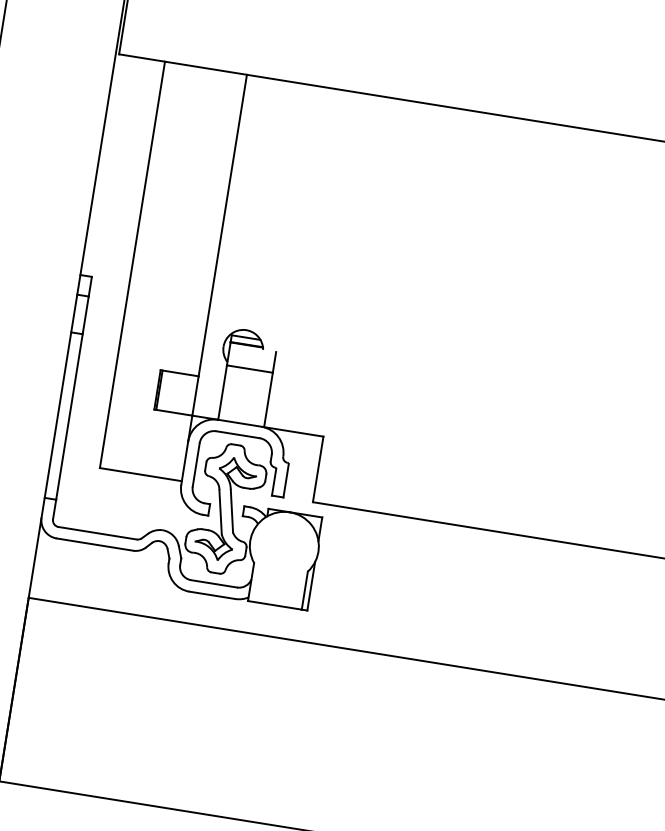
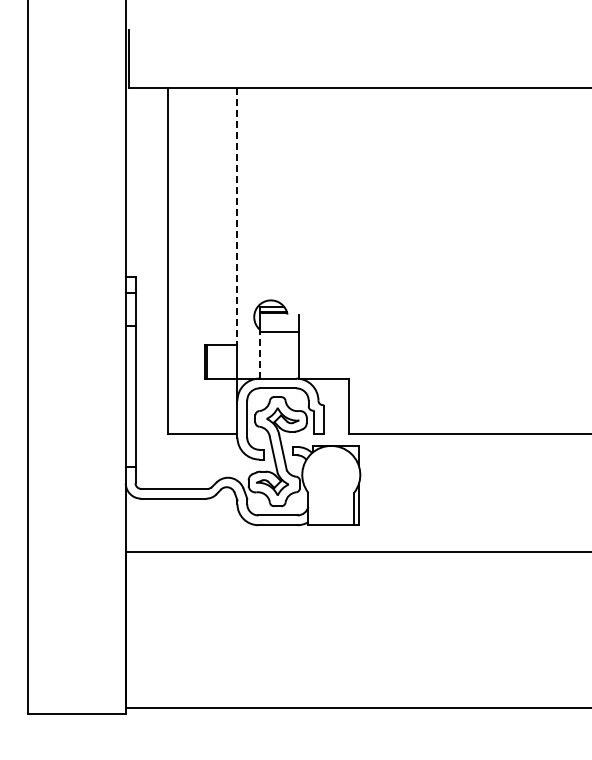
line: (222, 226) -> (237, 217), solid -> dashed
line: (222, 391) -> (259, 354), solid -> dashed

